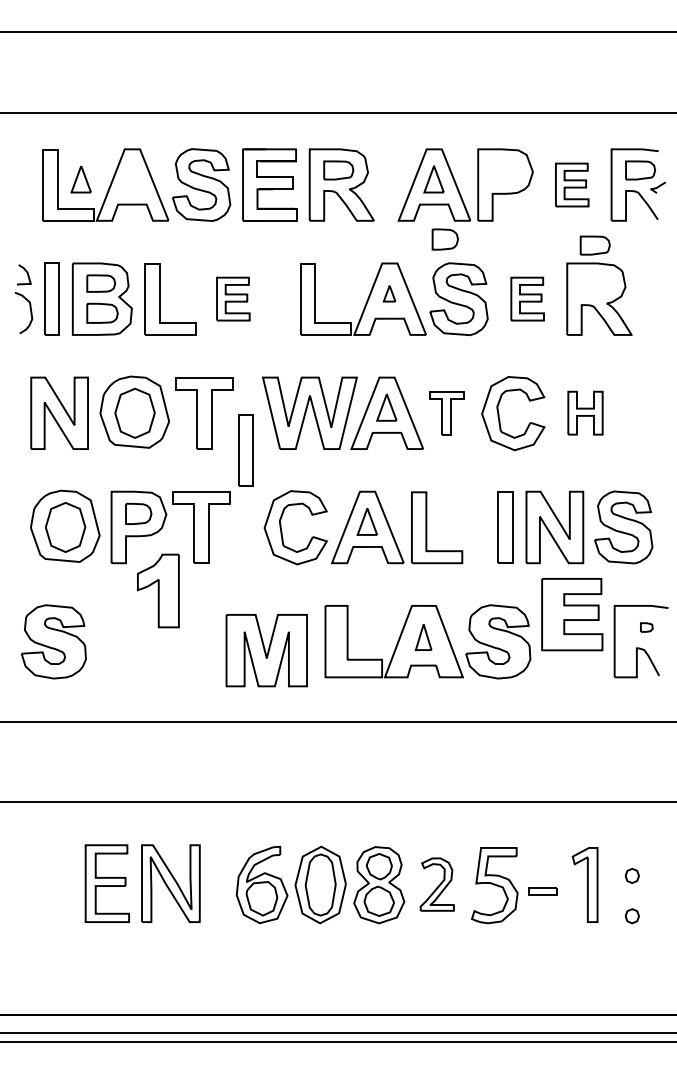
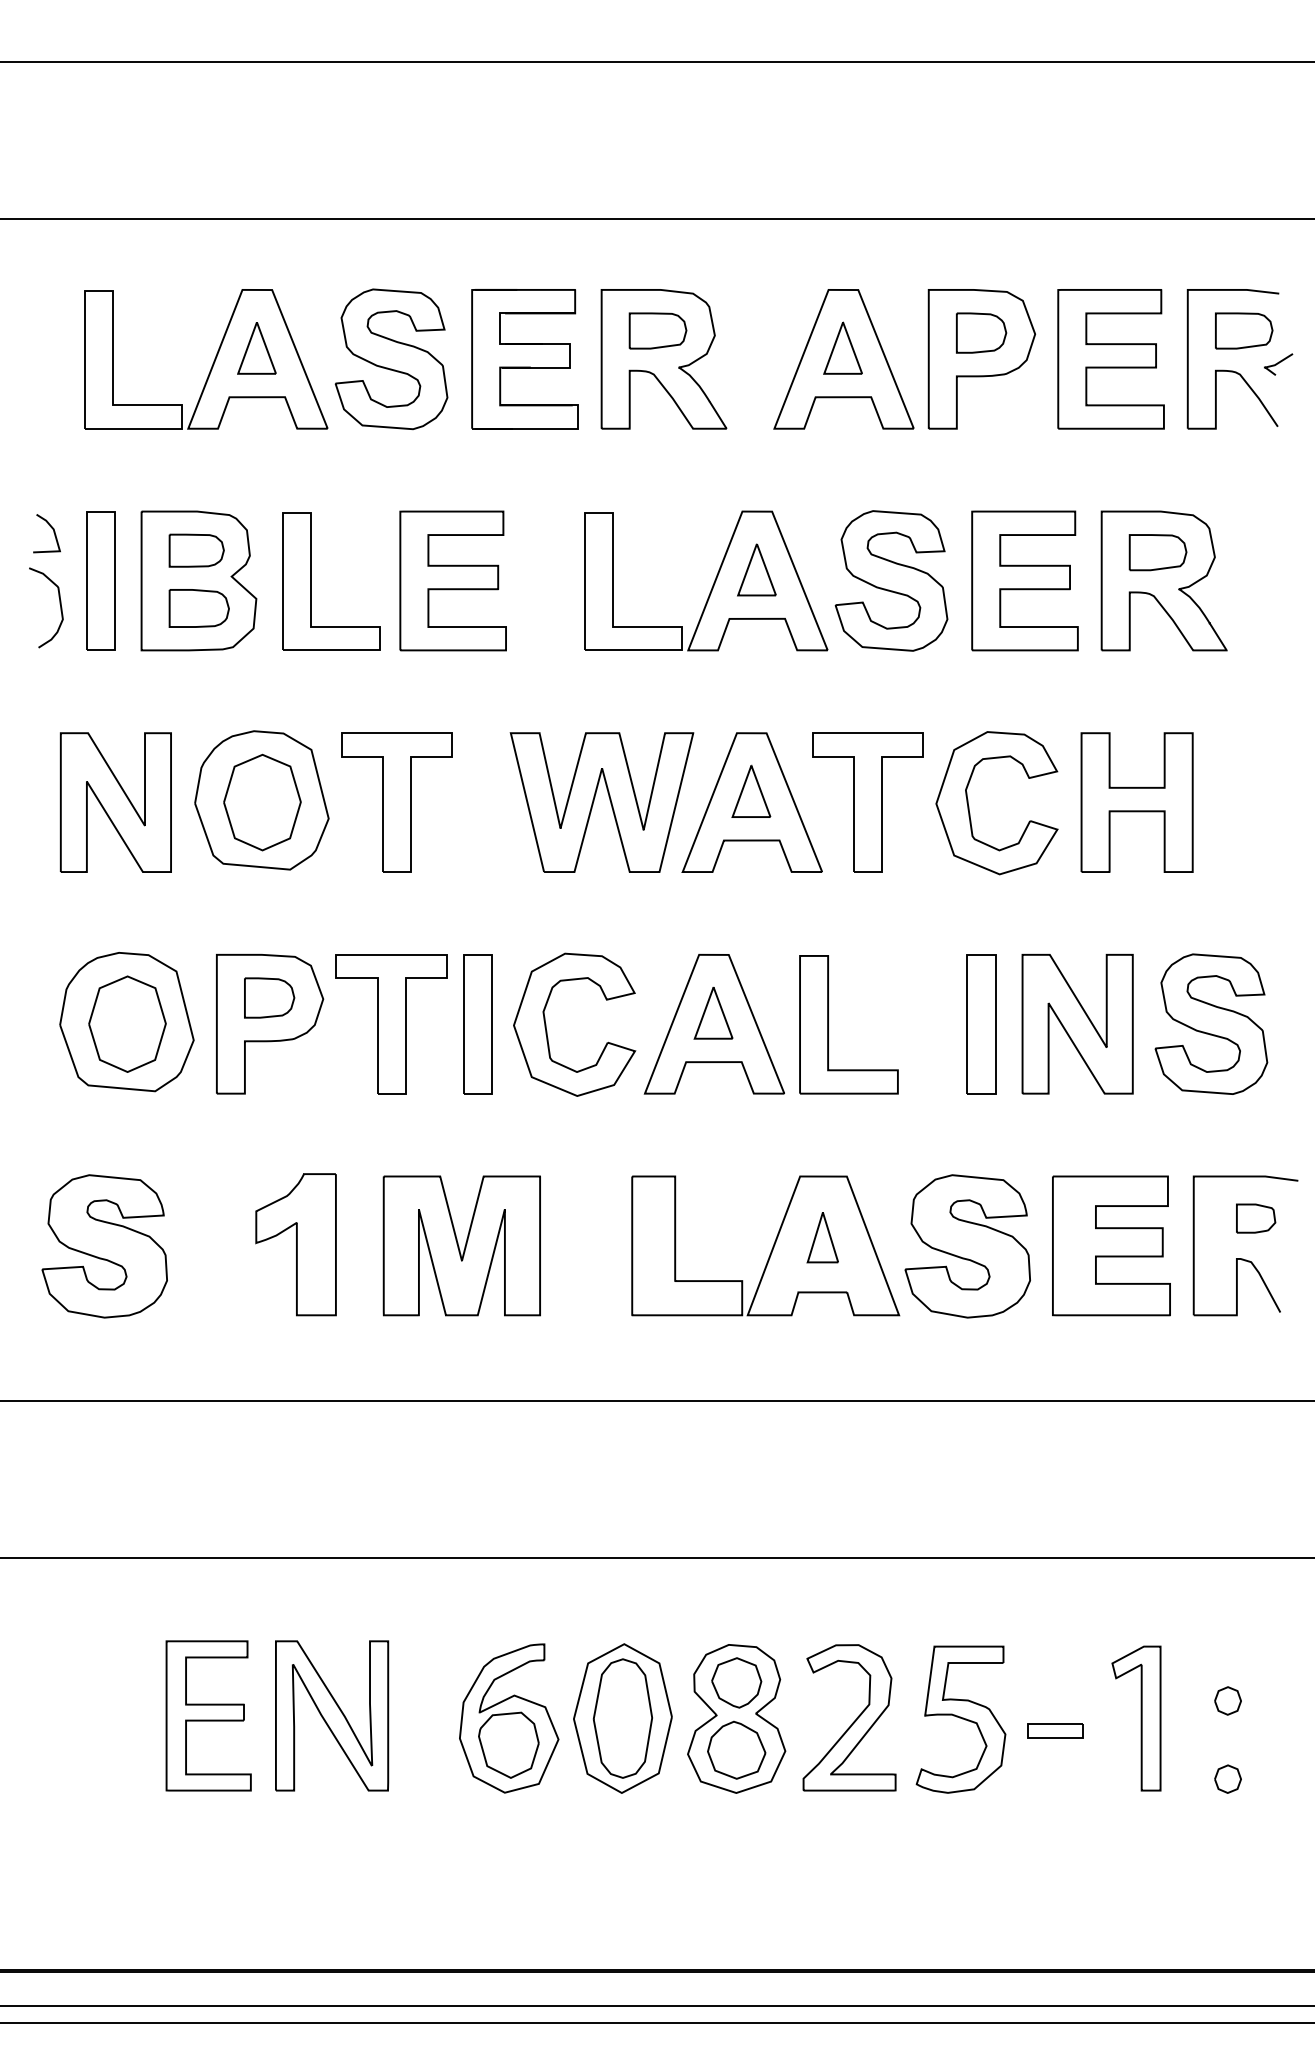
part: (80, 179) -> (255, 348), moved
part: (572, 184) -> (1111, 358), size x1.67
part: (444, 239) -> (979, 332), moved
part: (594, 245) -> (1156, 552), moved
part: (389, 293) -> (756, 569), size x1.67
part: (233, 298) -> (453, 579), size x1.67
part: (527, 298) -> (1024, 579), size x1.67
part: (585, 412) -> (1137, 800), size x1.67
part: (446, 413) -> (867, 802), size x1.67
part: (245, 450) -> (476, 1024), moved
part: (158, 590) -> (296, 1243), moved
part: (572, 614) -> (1111, 1245), moved
part: (646, 627) -> (1255, 1218), size x1.67
part: (266, 650) -> (461, 1245), moved
part: (436, 884) -> (847, 1717), size x1.43

